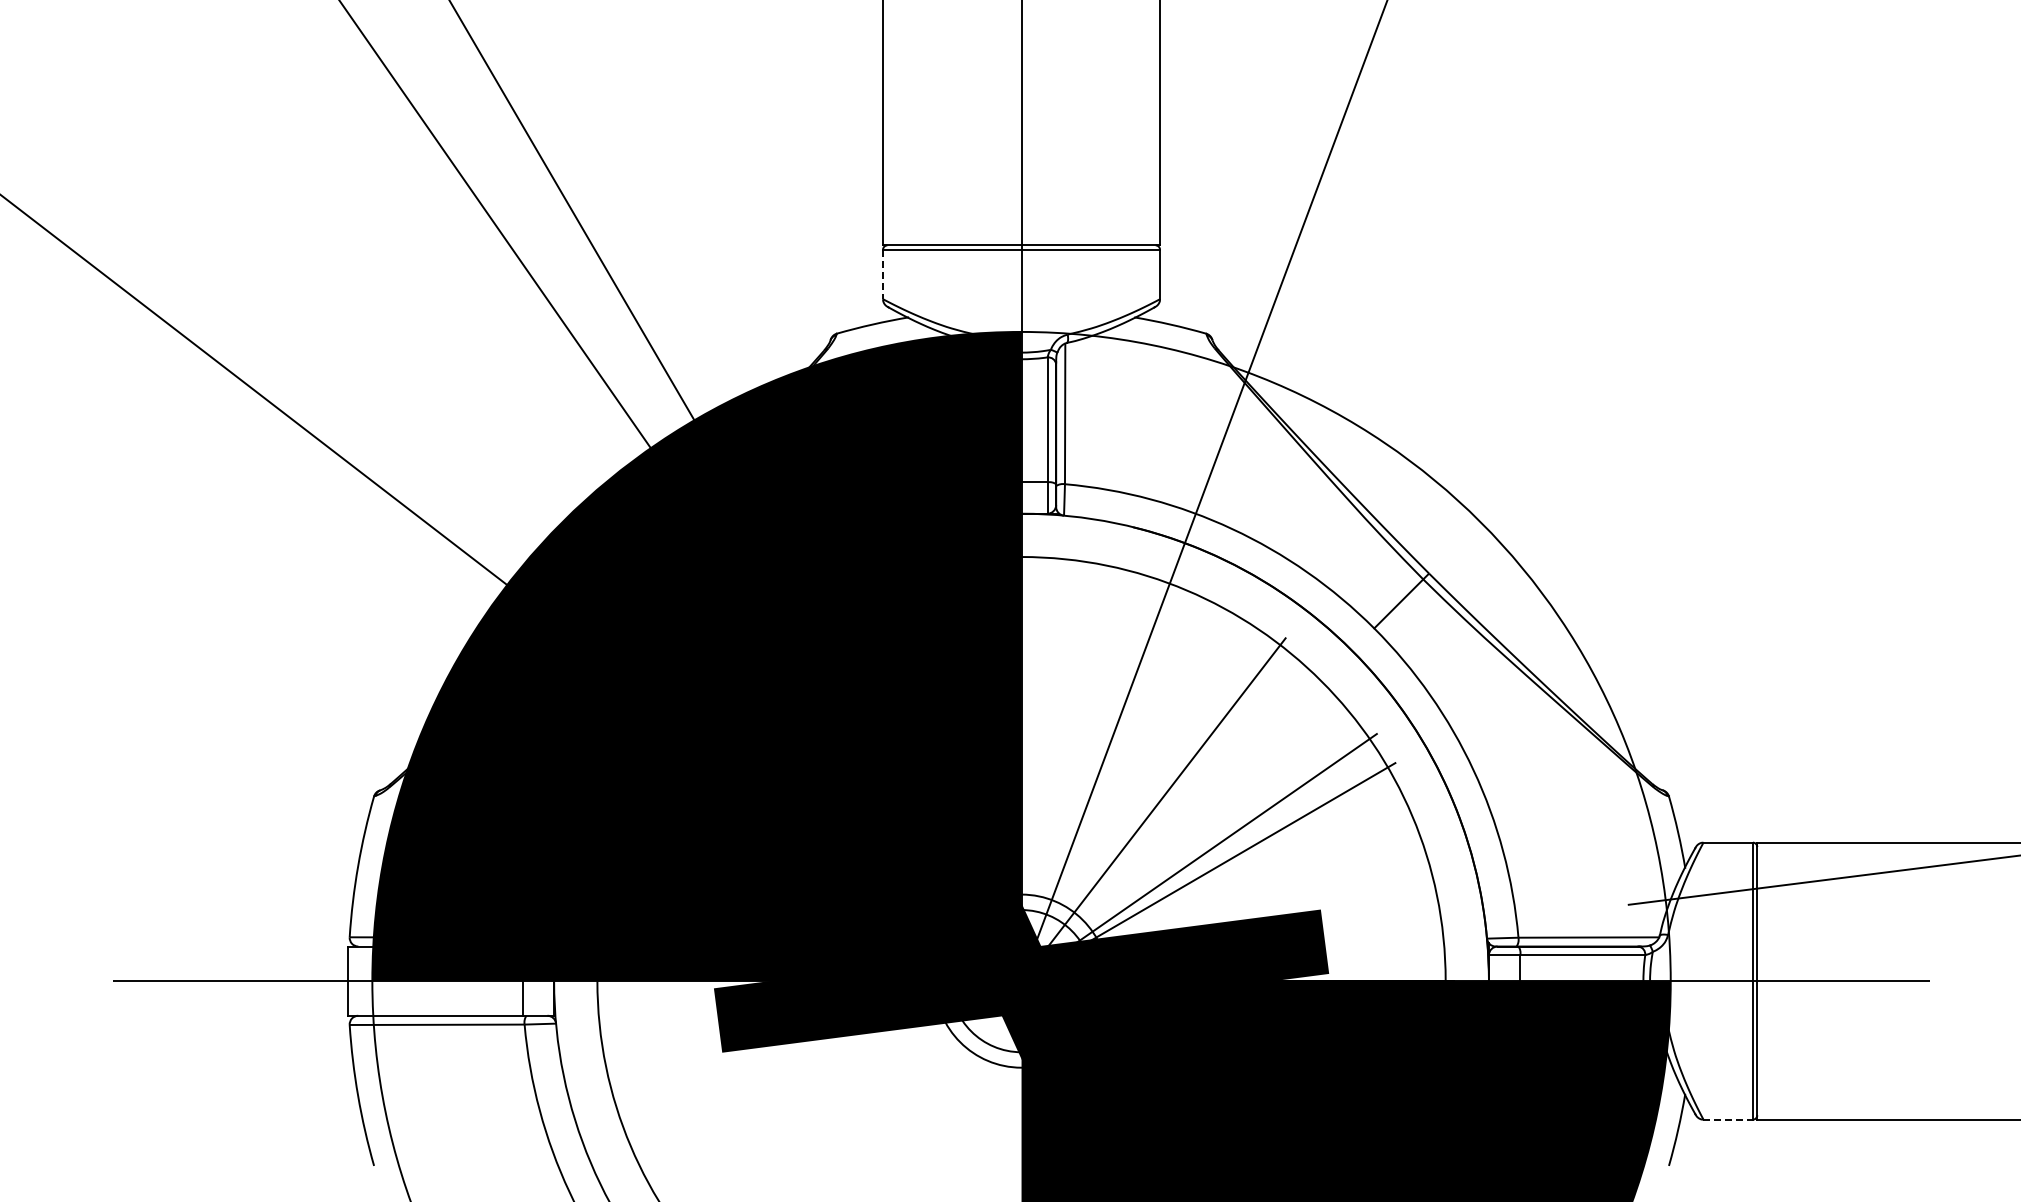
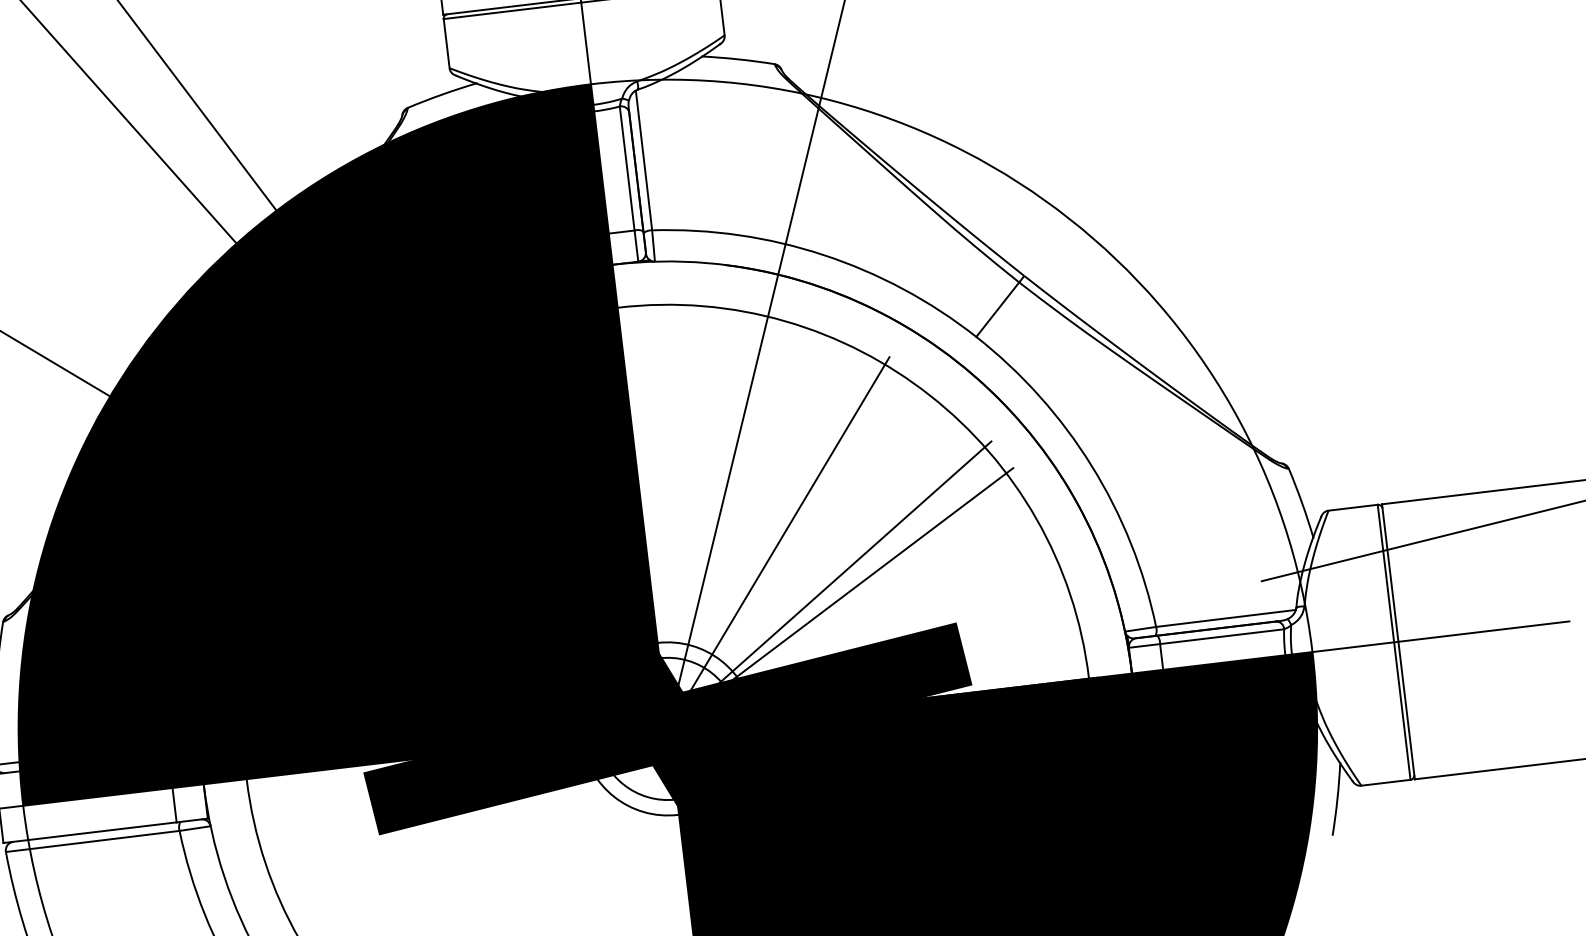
line: (883, 274) -> (447, 43), dashed -> solid
line: (1728, 1119) -> (1386, 782), dashed -> solid

